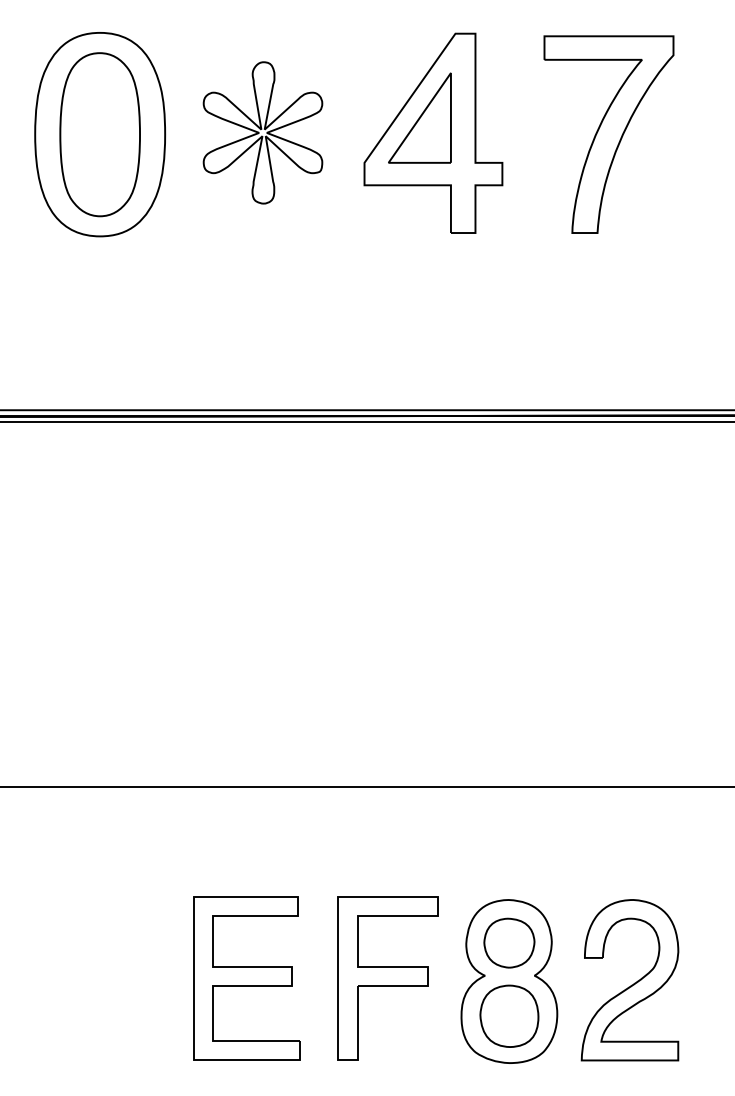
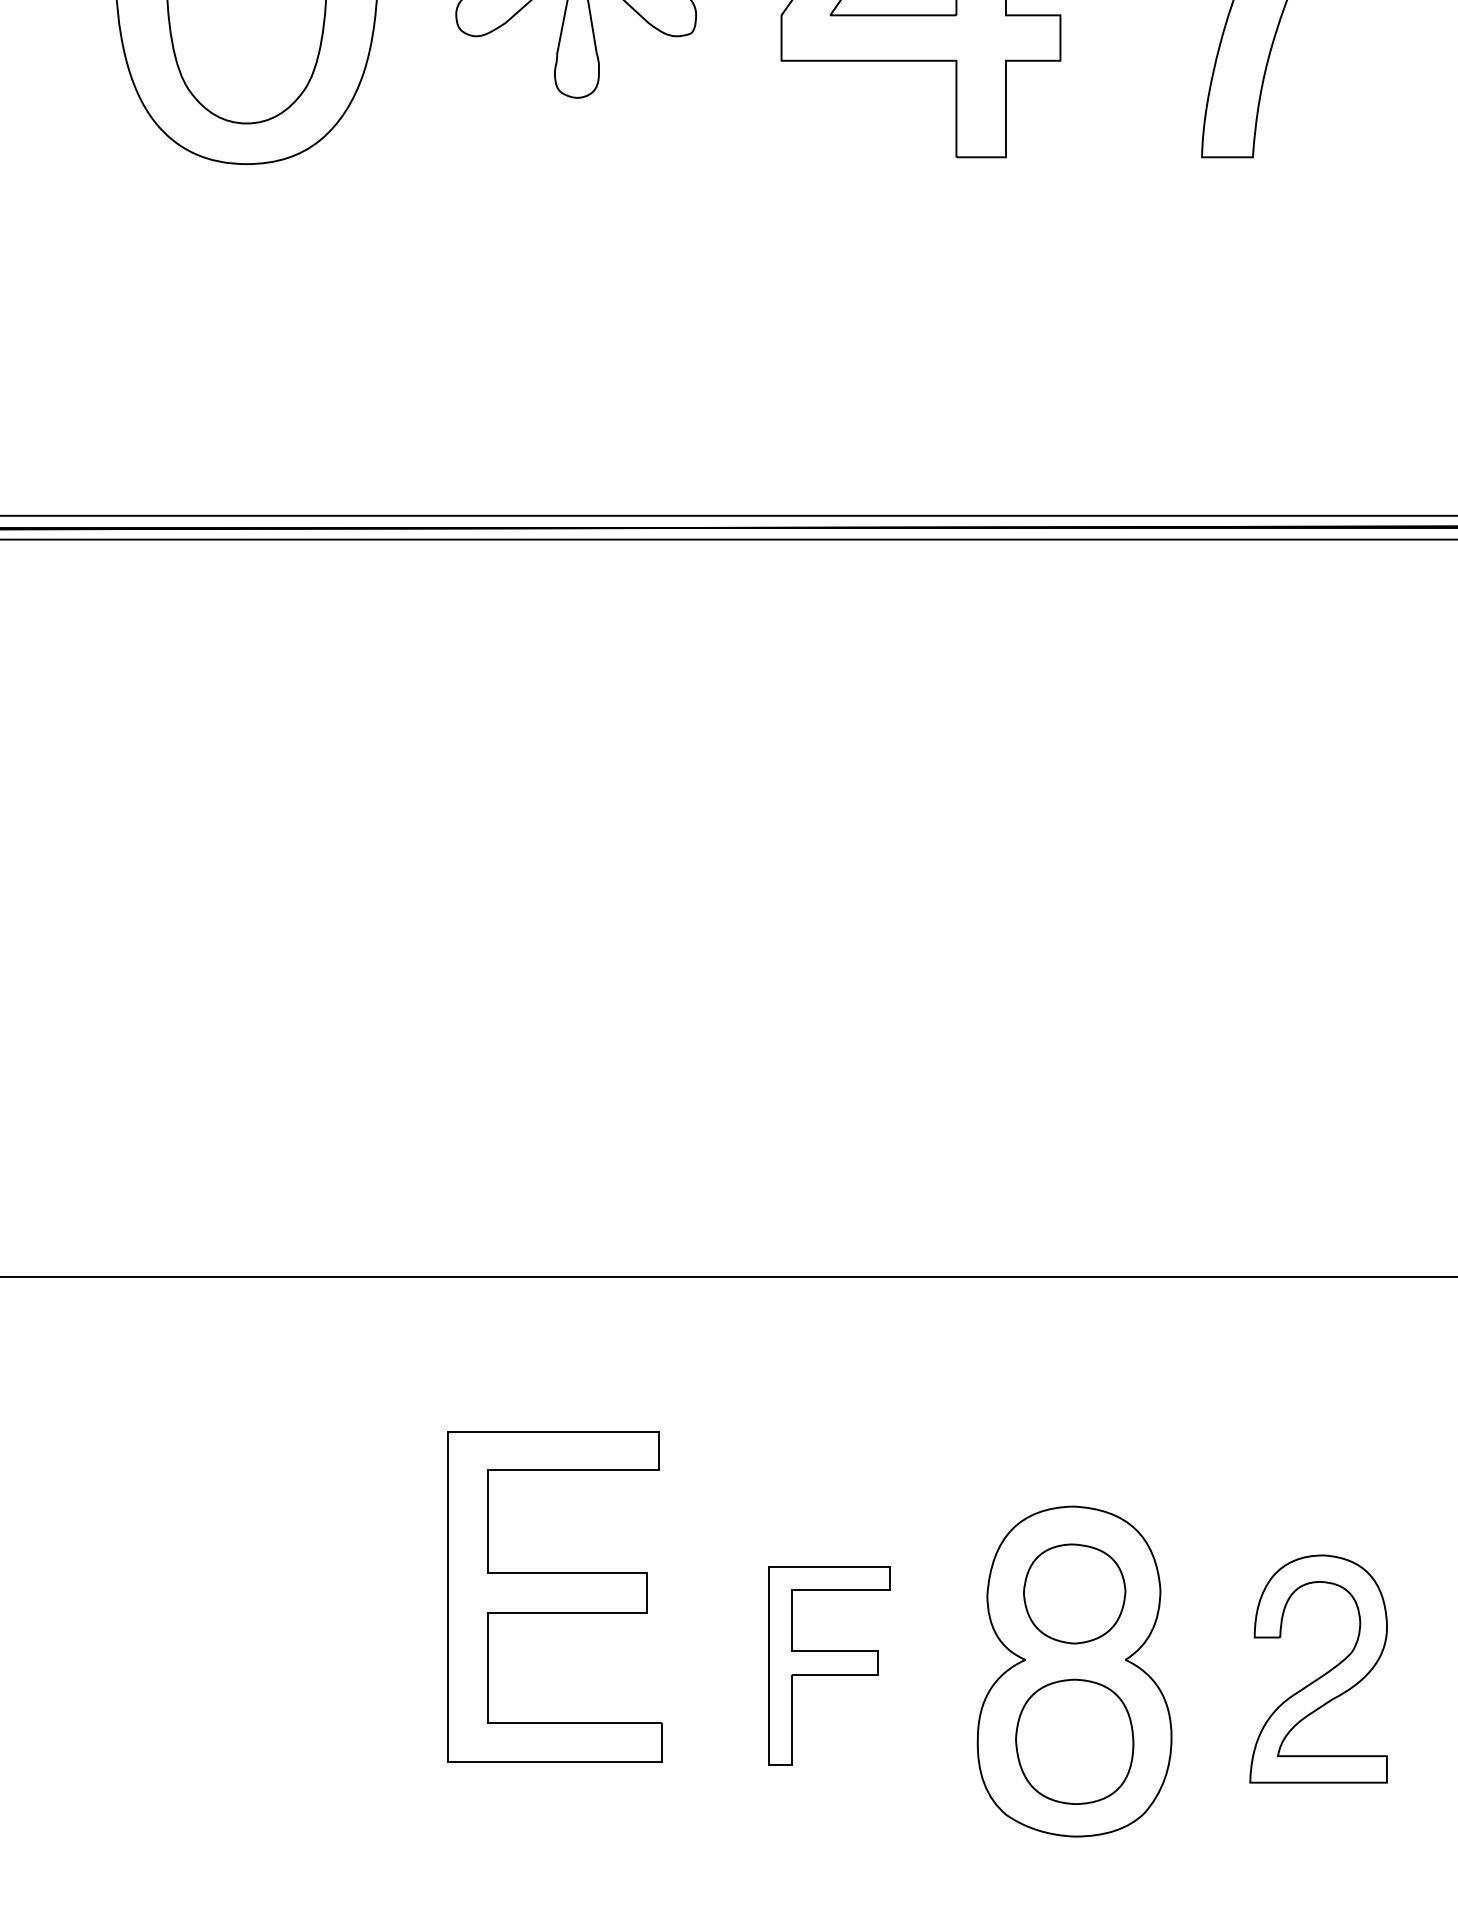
part: (246, 978) -> (554, 1596), moved
part: (387, 978) -> (828, 1665), size x0.6
part: (629, 980) -> (1317, 1669), size x0.7

